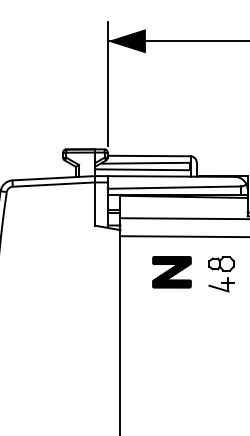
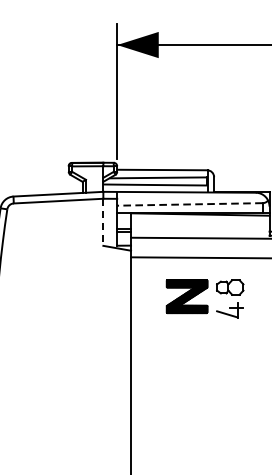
line: (174, 187) -> (189, 204), solid -> dashed
line: (95, 204) -> (103, 222), solid -> dashed
part: (221, 274) -> (230, 299), moved

